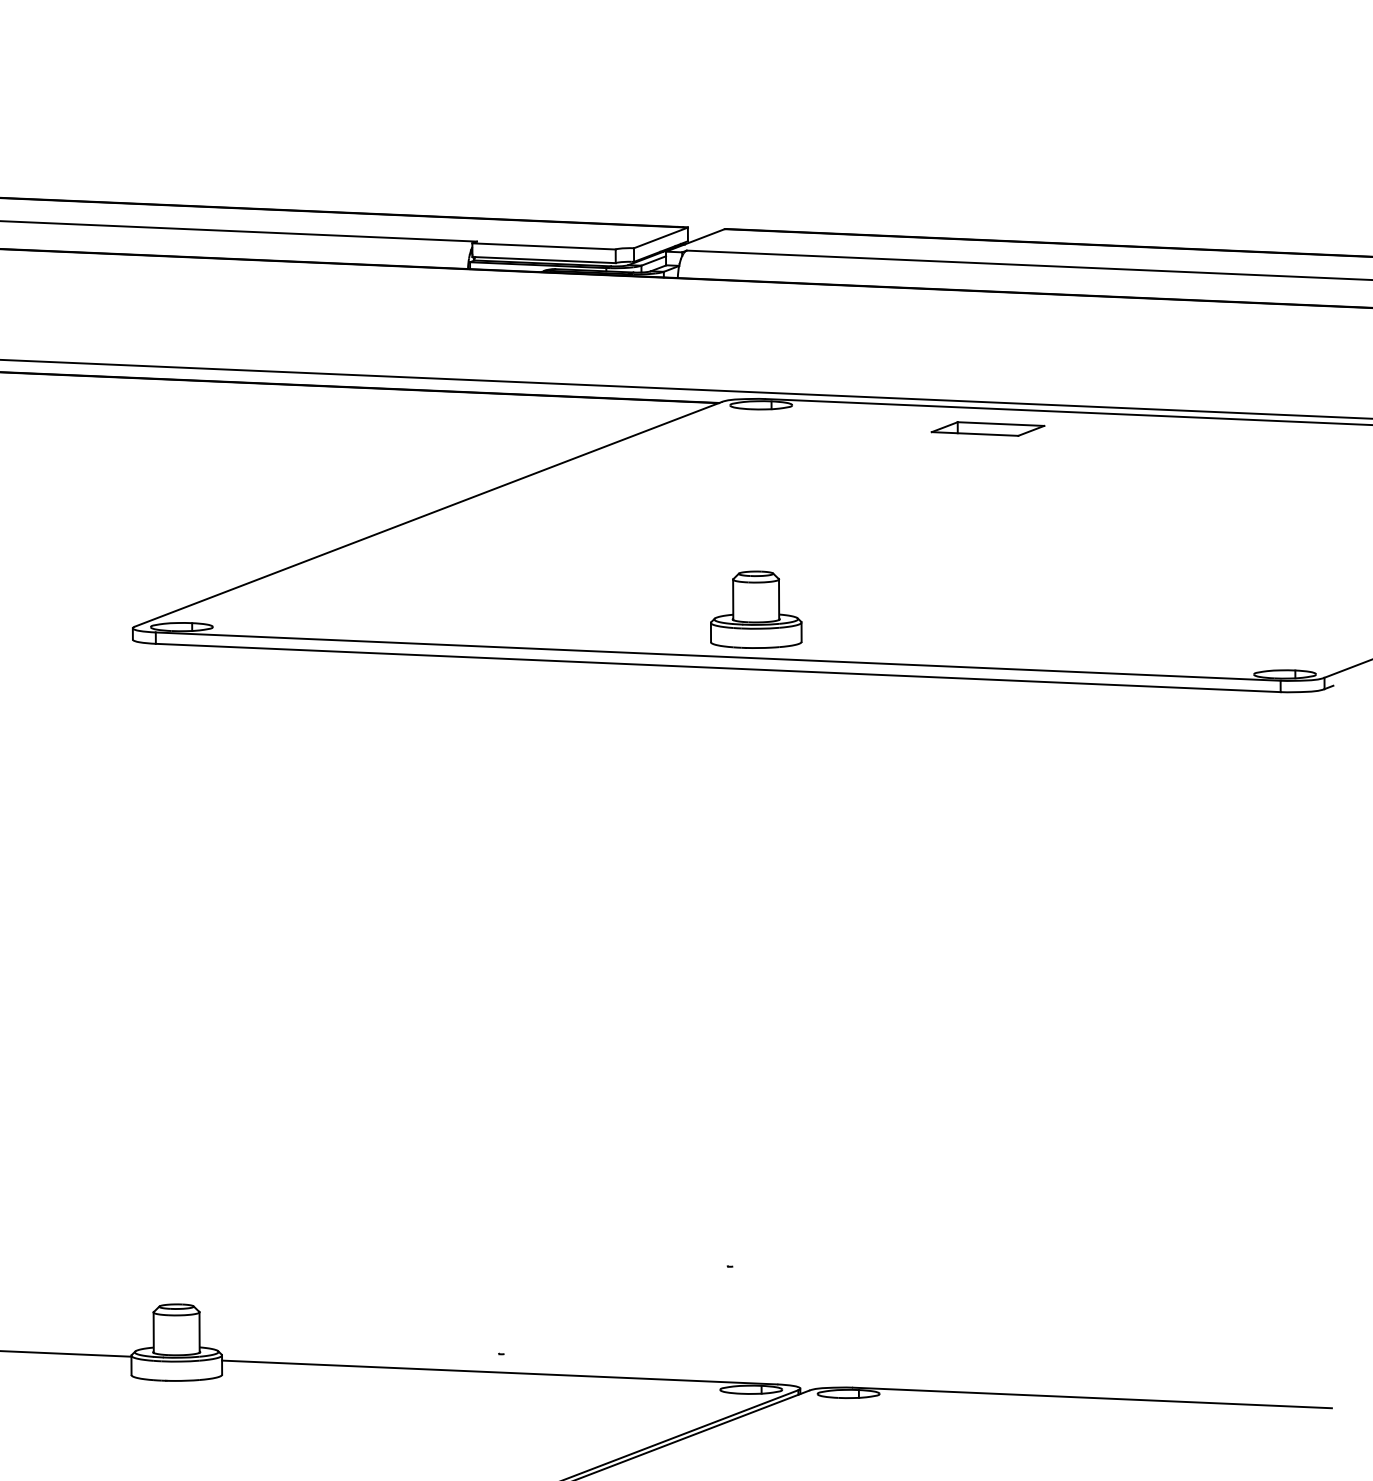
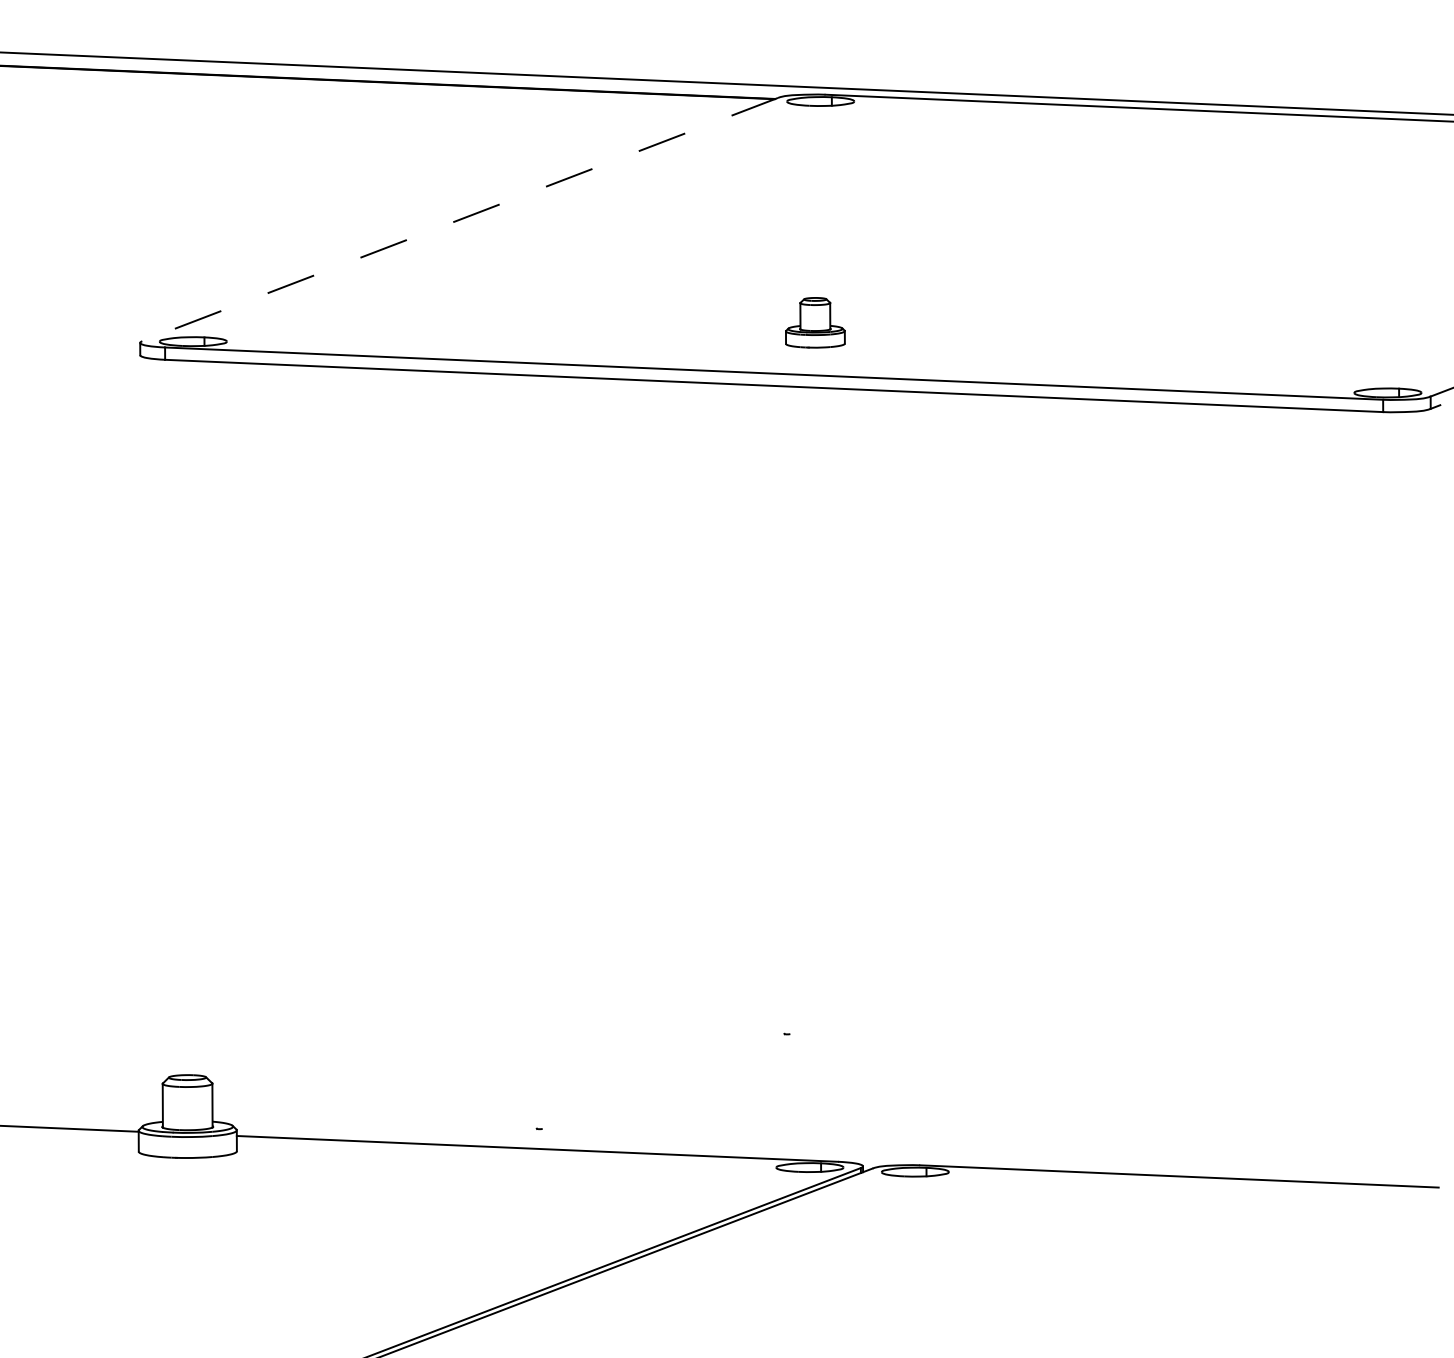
part: (987, 428) -> (1065, 126), removed
line: (427, 514) -> (459, 219), solid -> dashed
part: (756, 609) -> (815, 322), size x0.6

